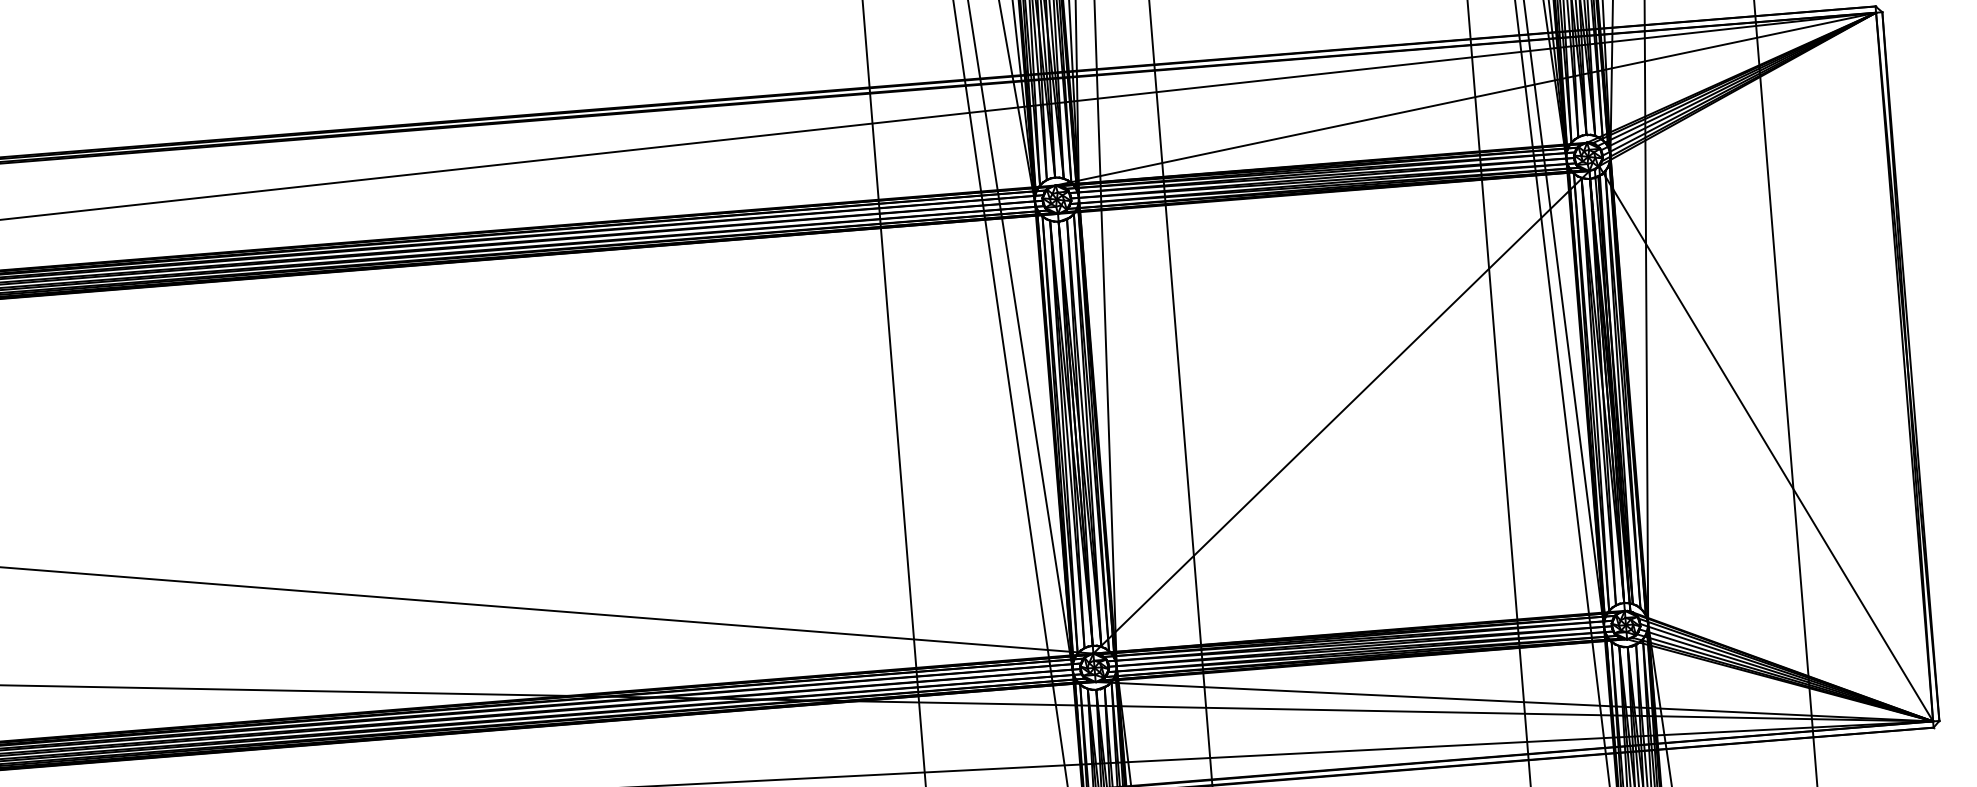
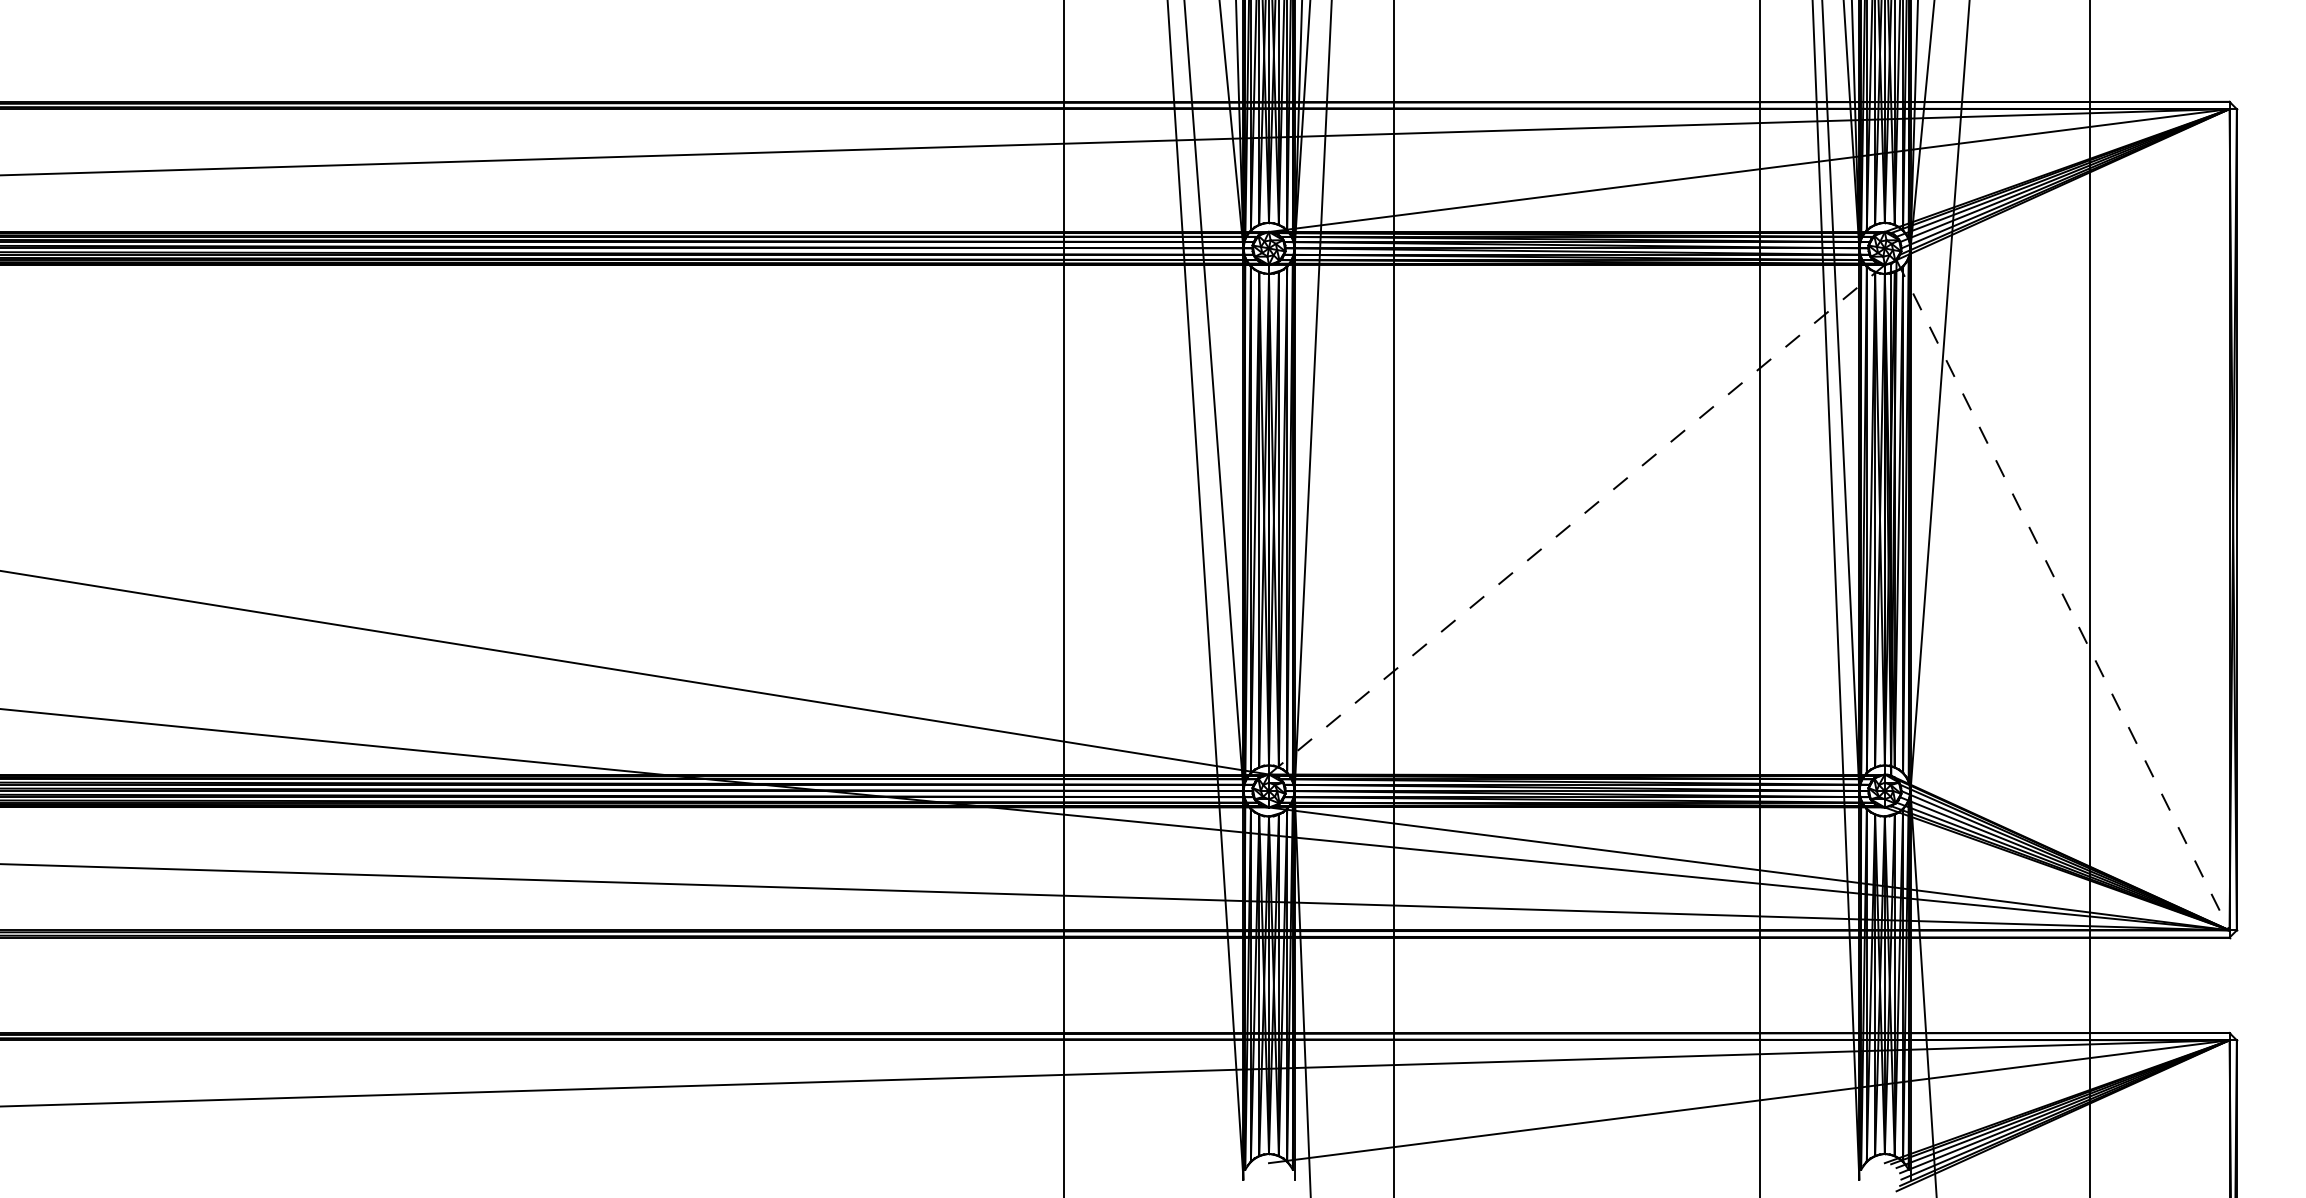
line: (1341, 412) -> (1576, 519), solid -> dashed
line: (1766, 443) -> (2063, 595), solid -> dashed

